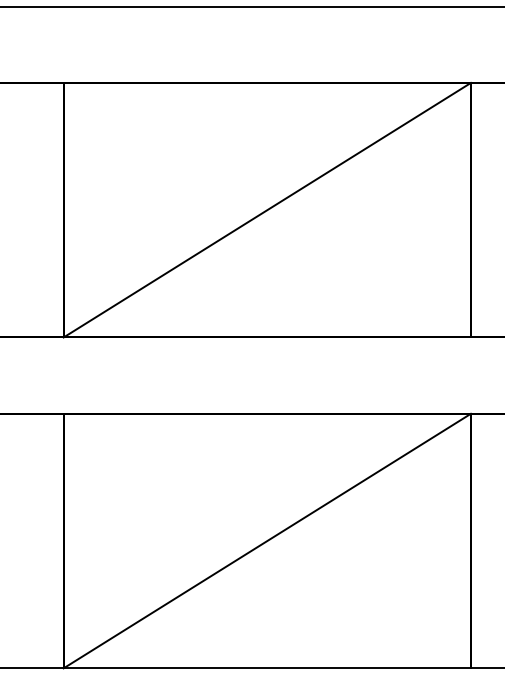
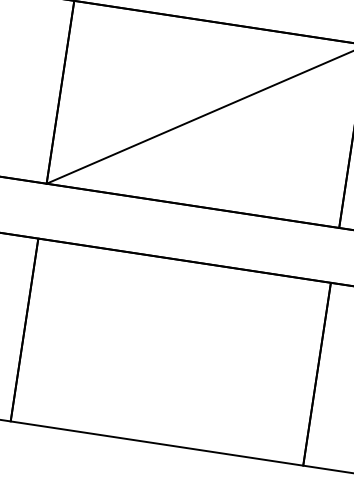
line: (266, 540) -> (170, 351), removed

